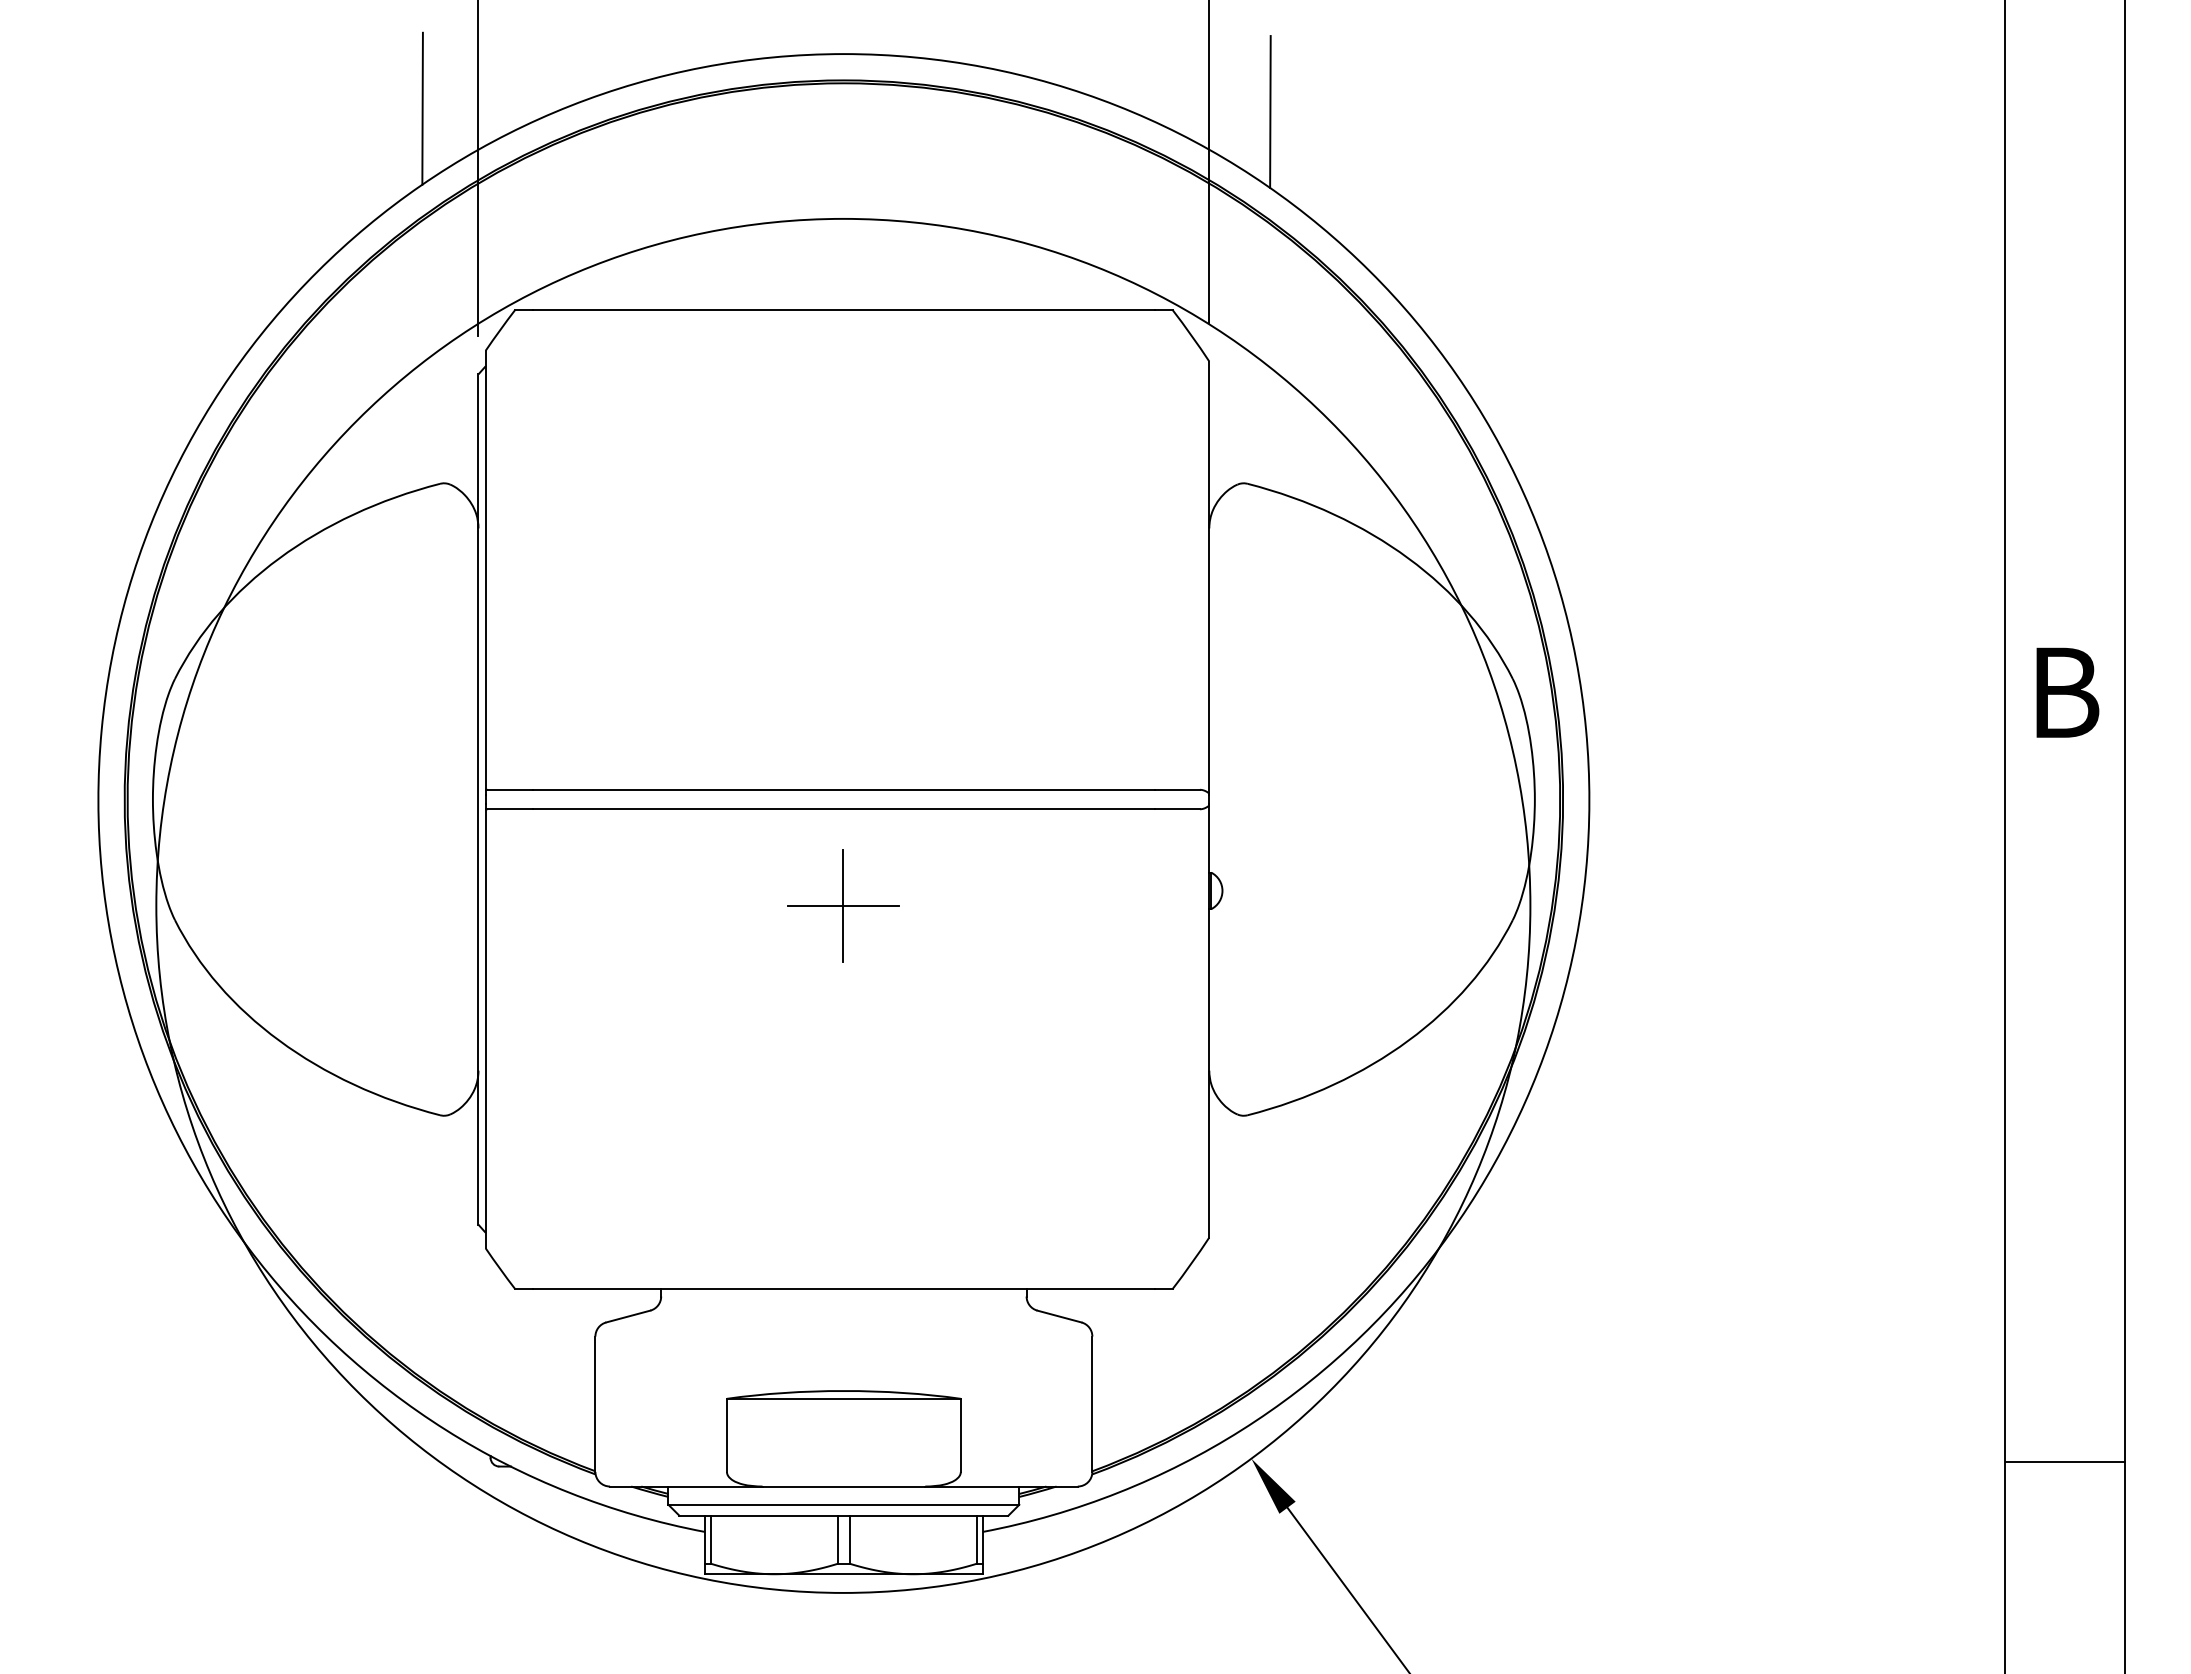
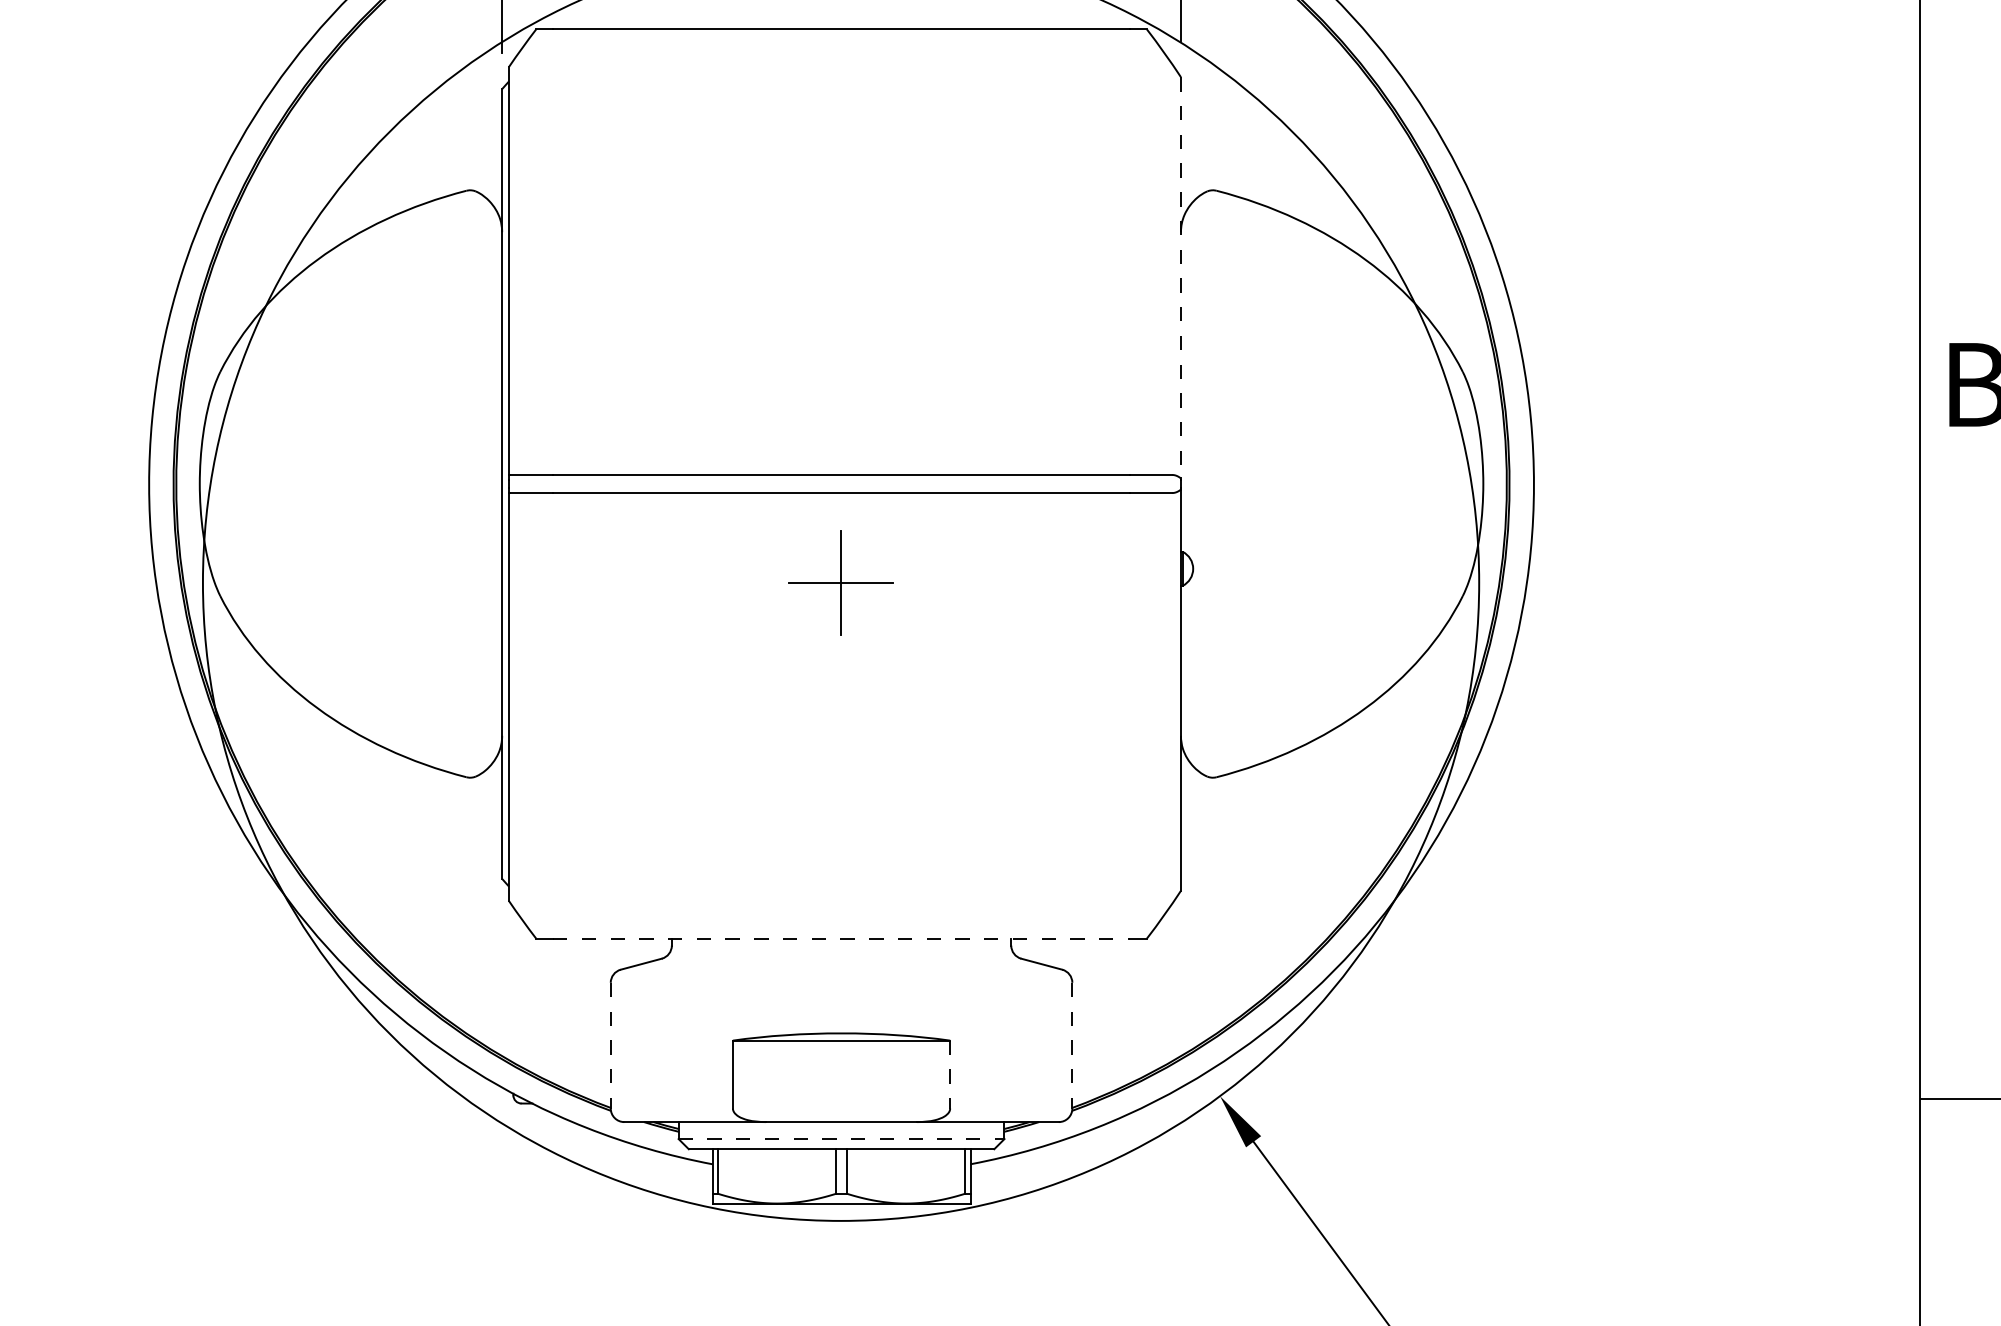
line: (1209, 577) -> (1181, 277), solid -> dashed
line: (843, 1289) -> (841, 939), solid -> dashed
line: (595, 1404) -> (610, 1045), solid -> dashed
line: (1092, 1404) -> (1072, 1045), solid -> dashed
line: (960, 1435) -> (949, 1074), solid -> dashed
line: (844, 1504) -> (842, 1138), solid -> dashed

